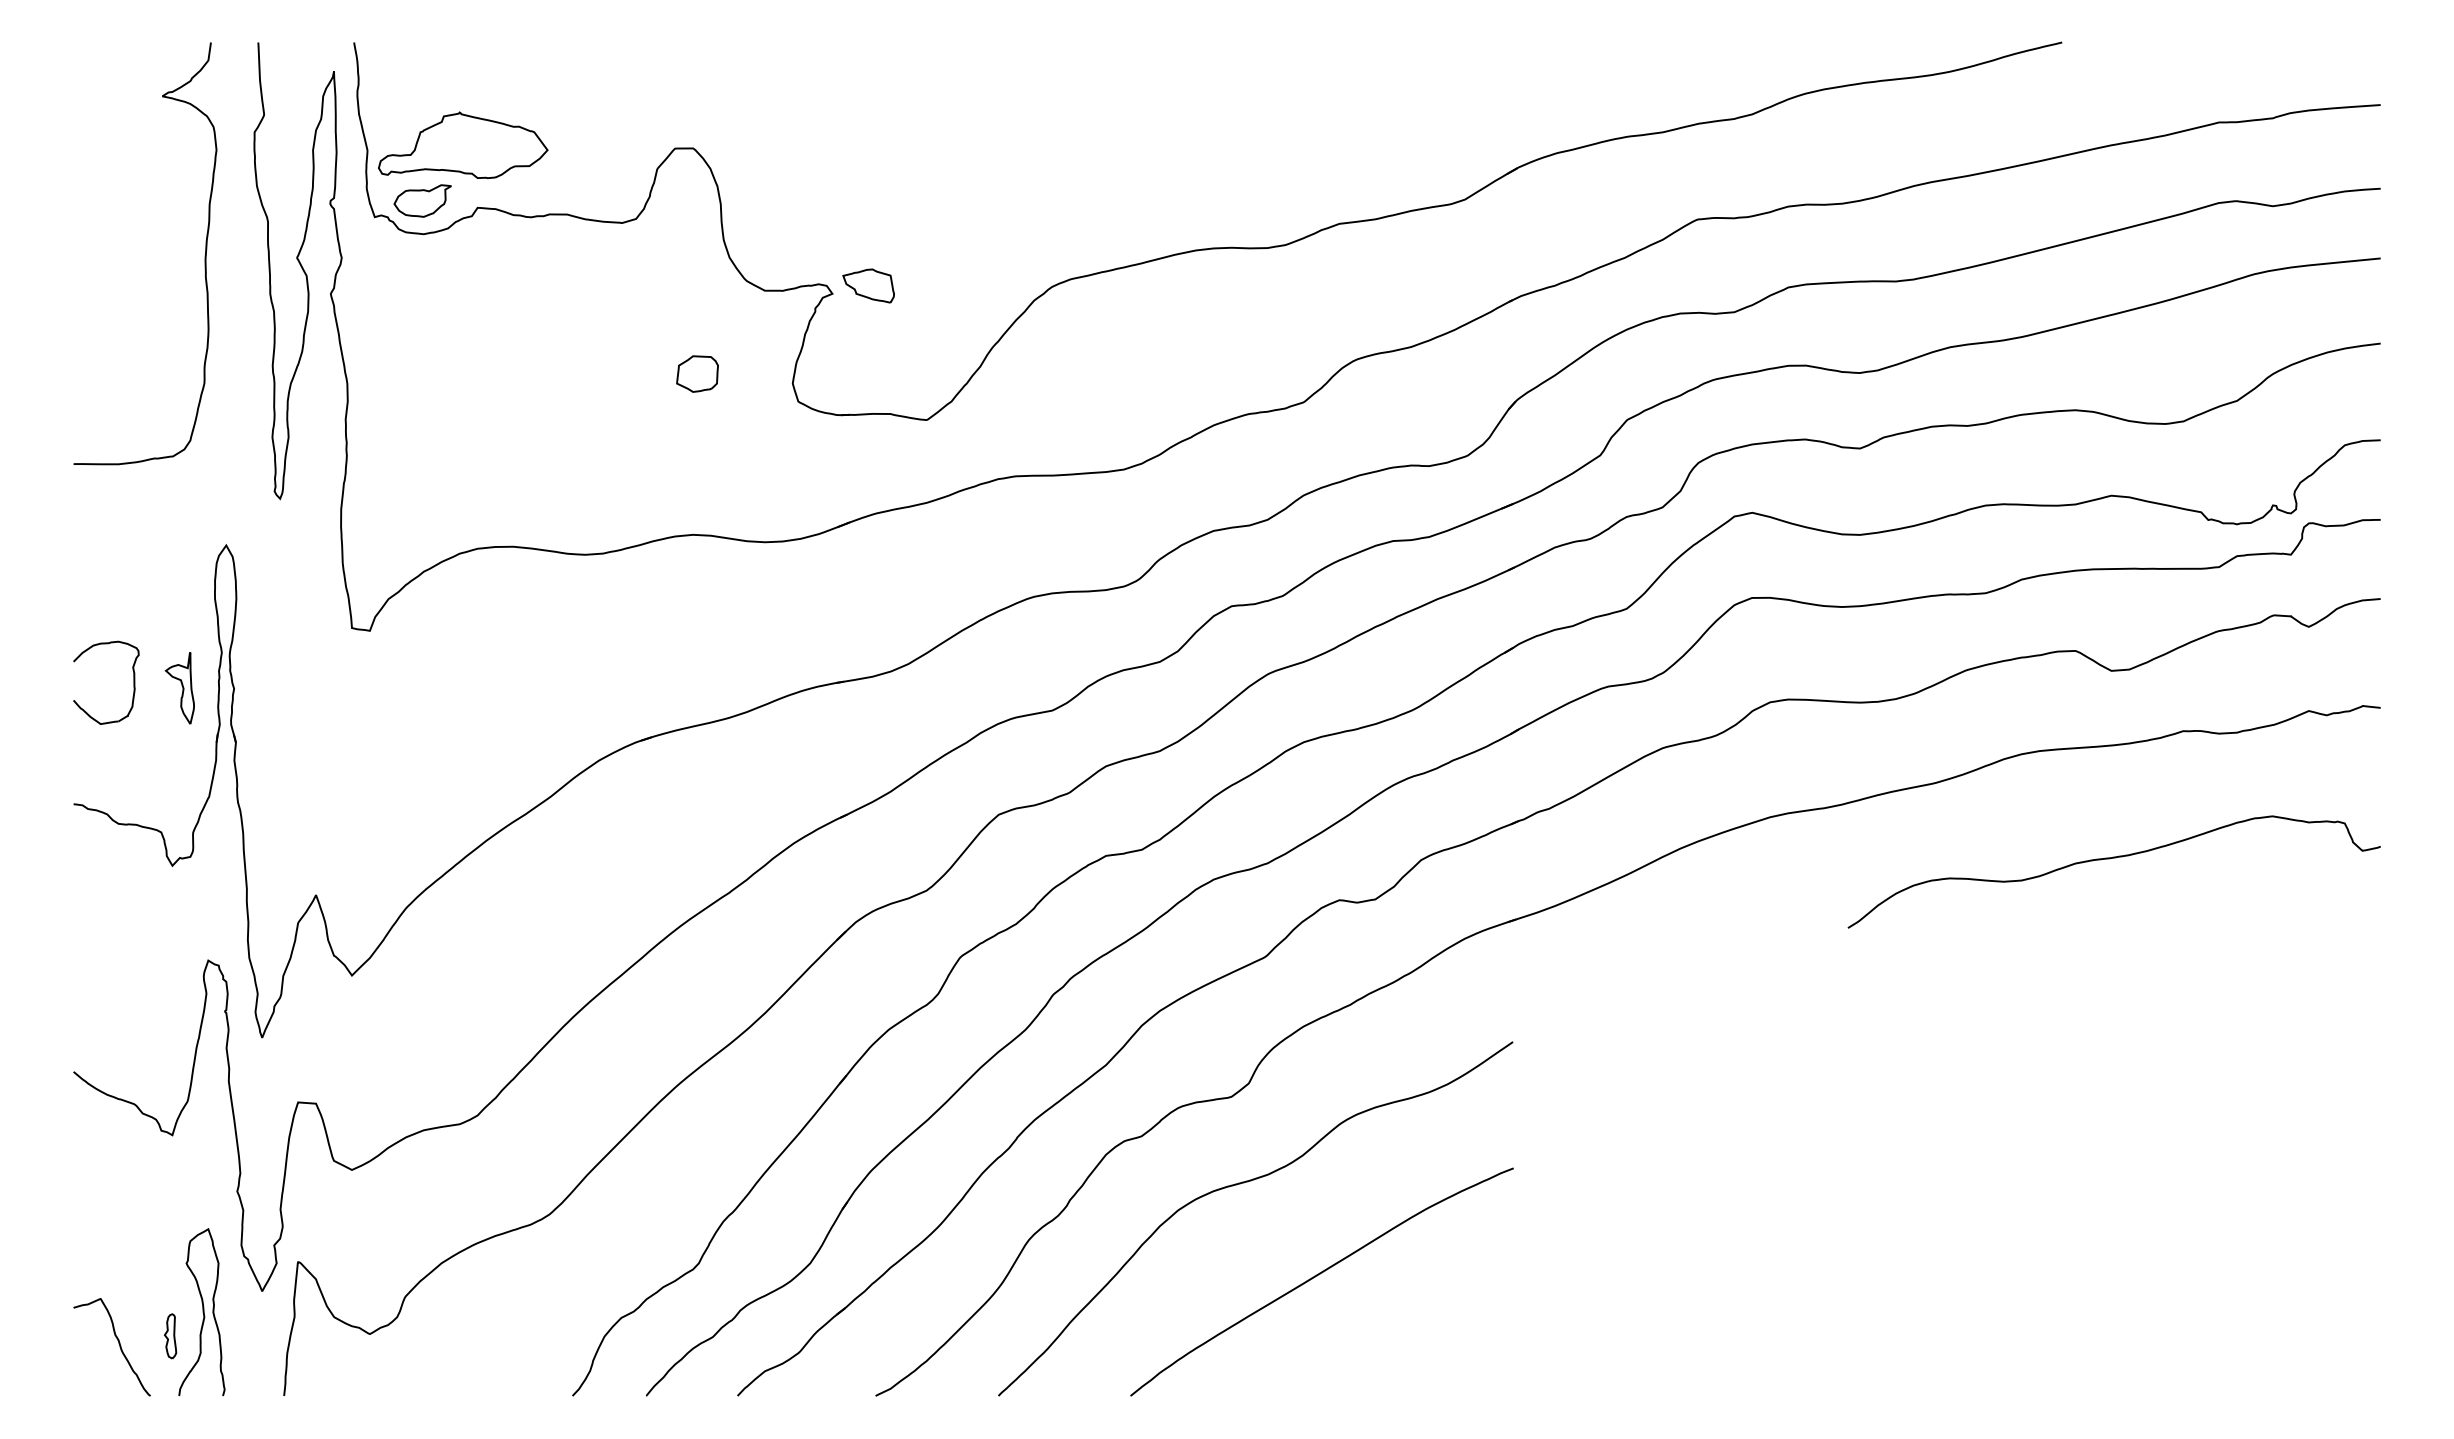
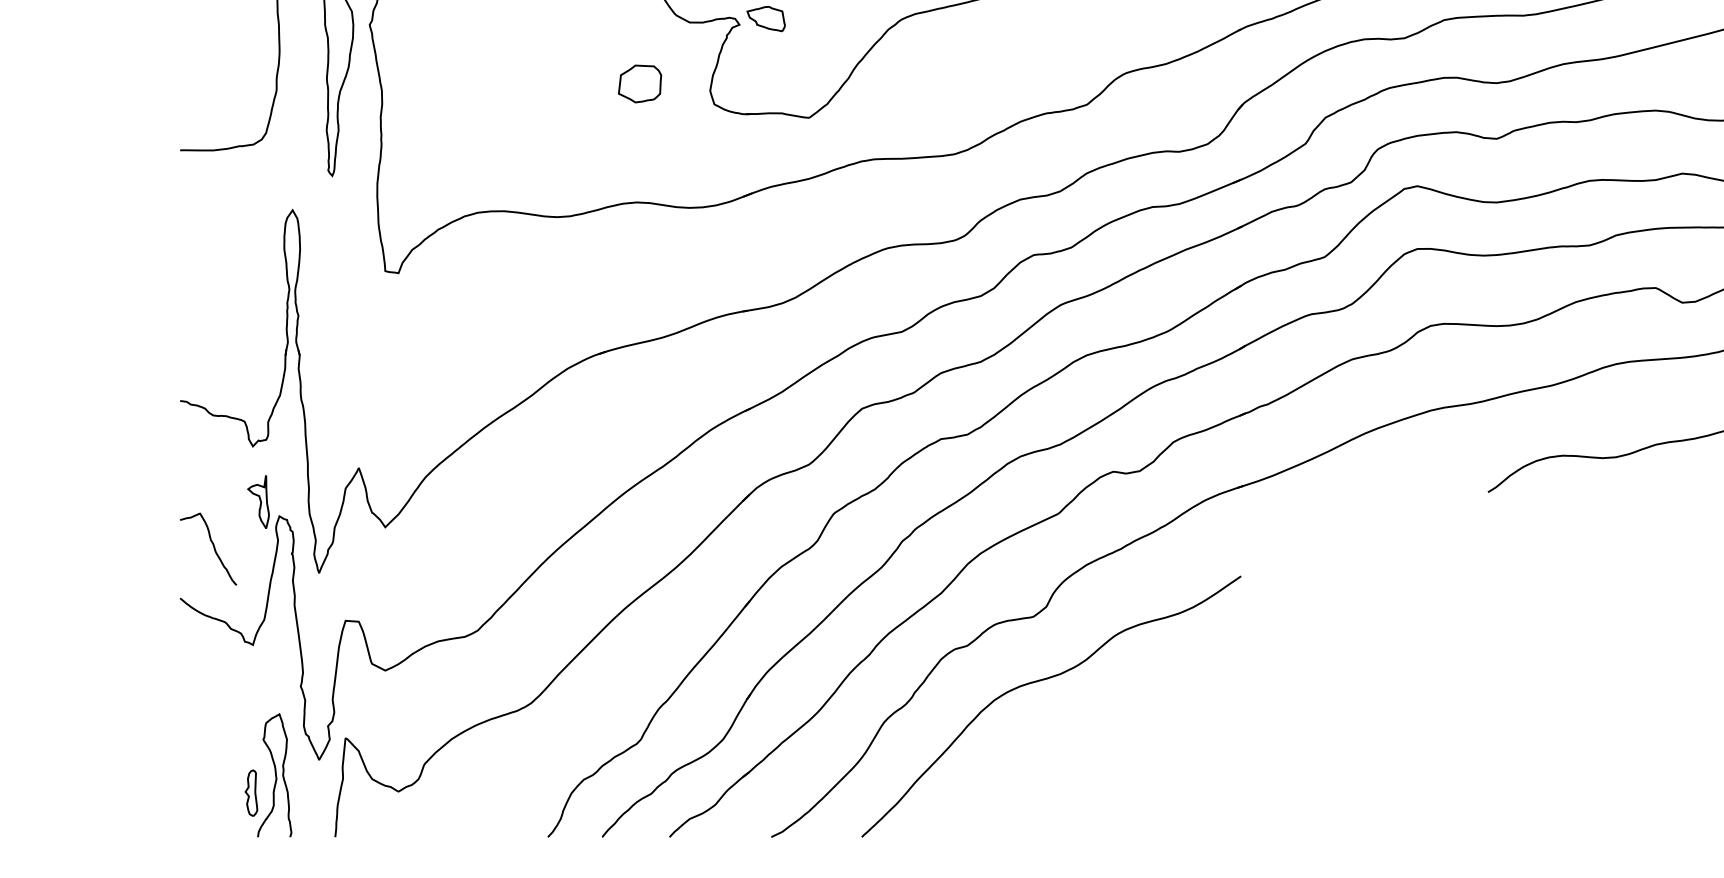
part: (697, 373) -> (640, 83), size x1.4
part: (133, 682) -> (224, 311), removed
part: (179, 688) -> (258, 502), moved
curve: (1317, 1276) -> (1097, 749), removed
part: (170, 1336) -> (251, 793), size x1.4
curve: (118, 1344) -> (213, 547), moved

